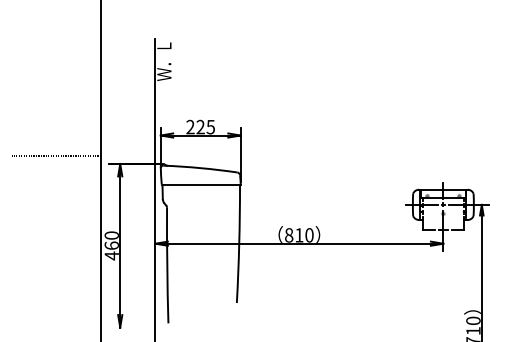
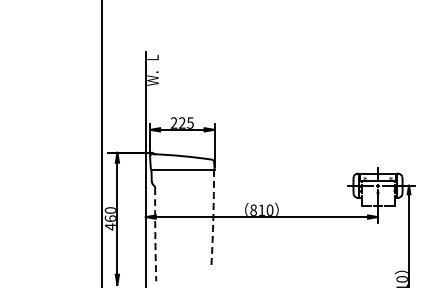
line: (55, 156) -> (65, 146), removed
arc: (239, 244) -> (213, 217), solid -> dashed
arc: (167, 265) -> (155, 234), solid -> dashed

